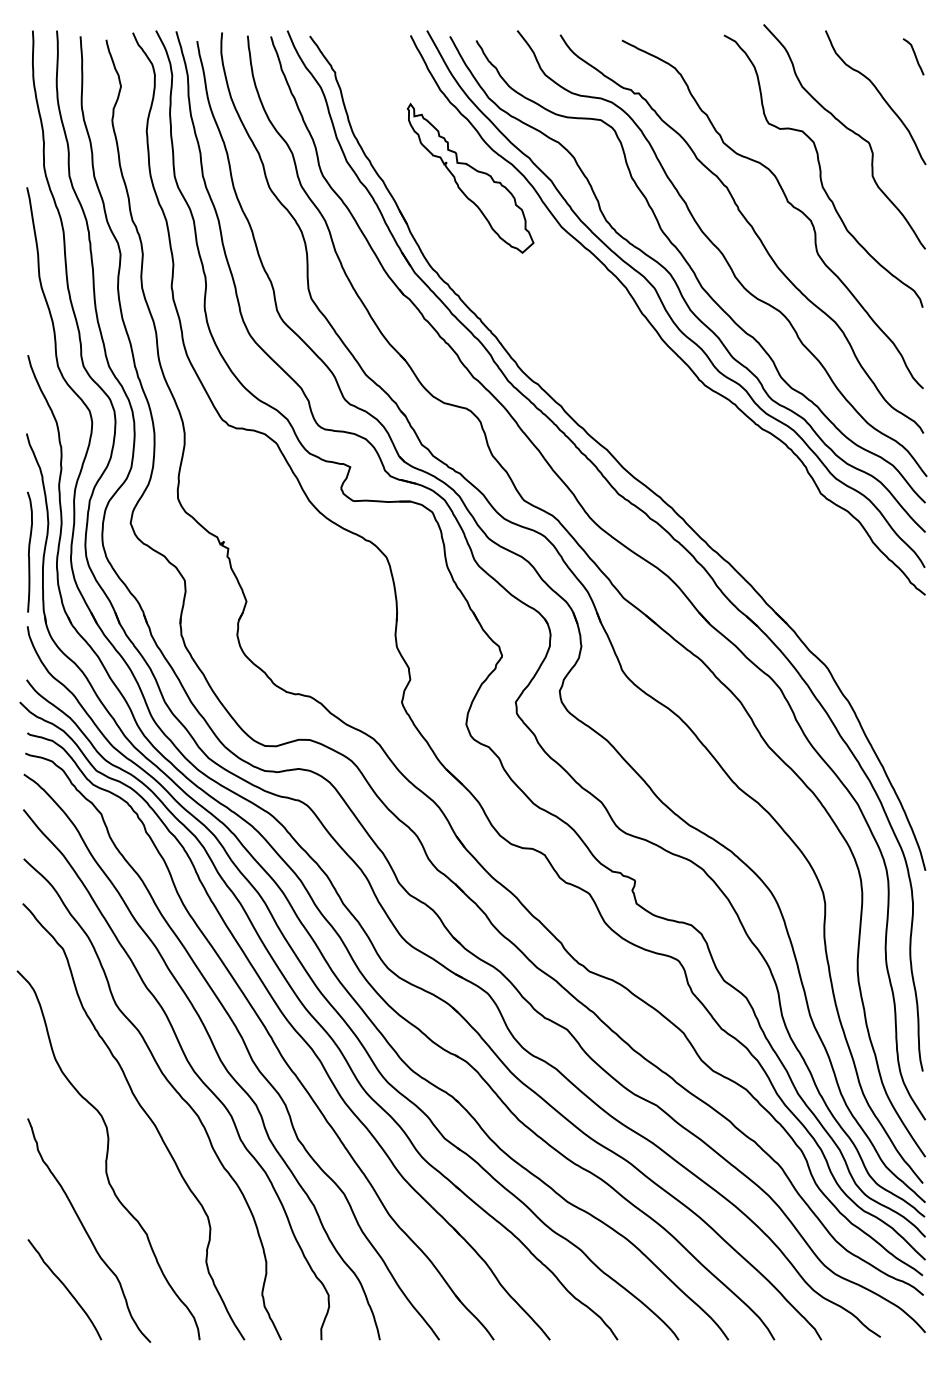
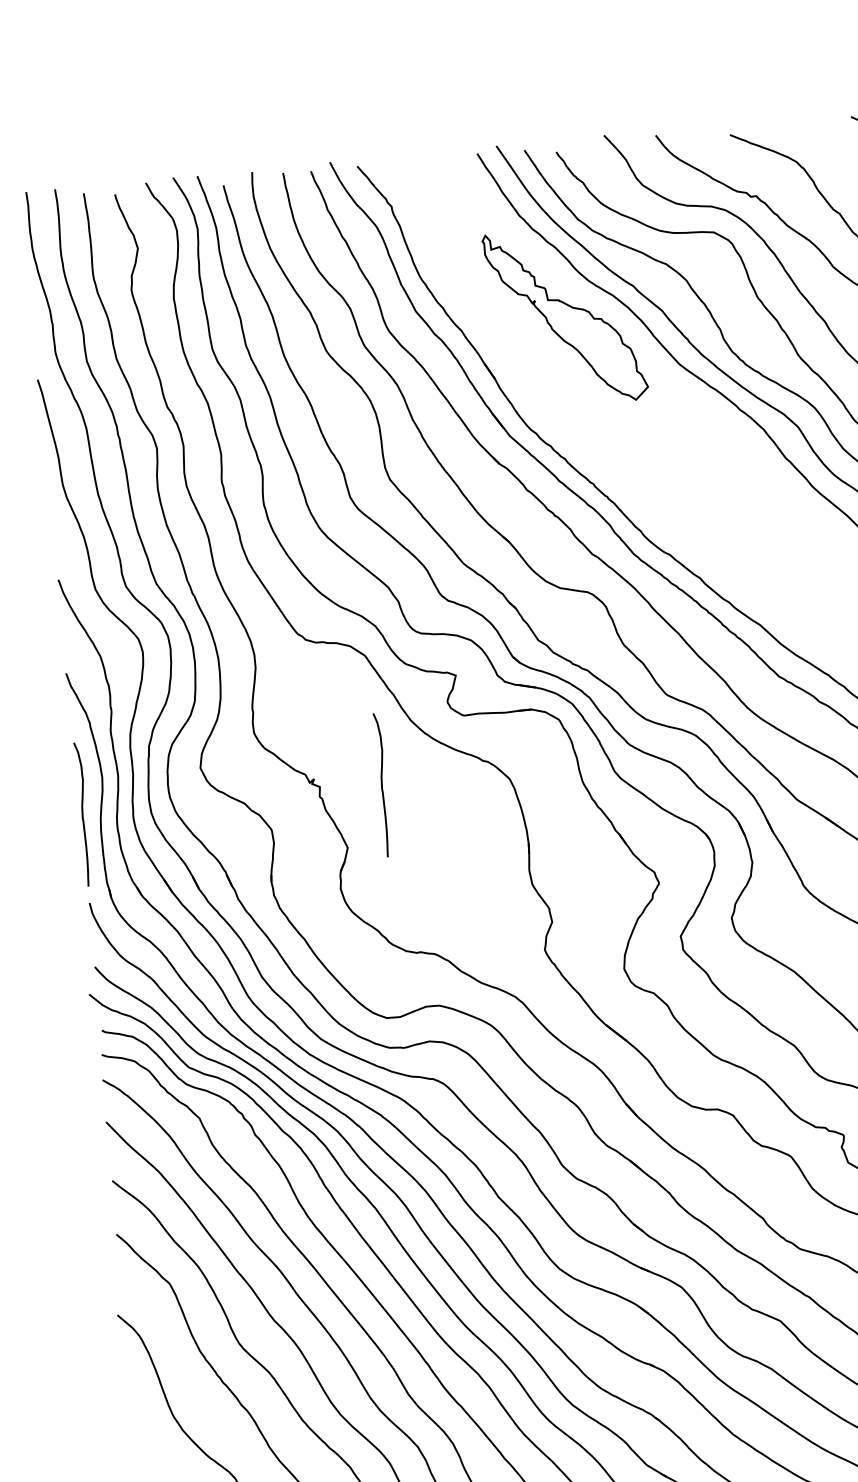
curve: (280, 551) -> (382, 784), added

